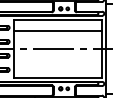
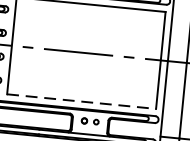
line: (57, 30) -> (88, 22), removed
line: (58, 77) -> (82, 101), solid -> dashed

